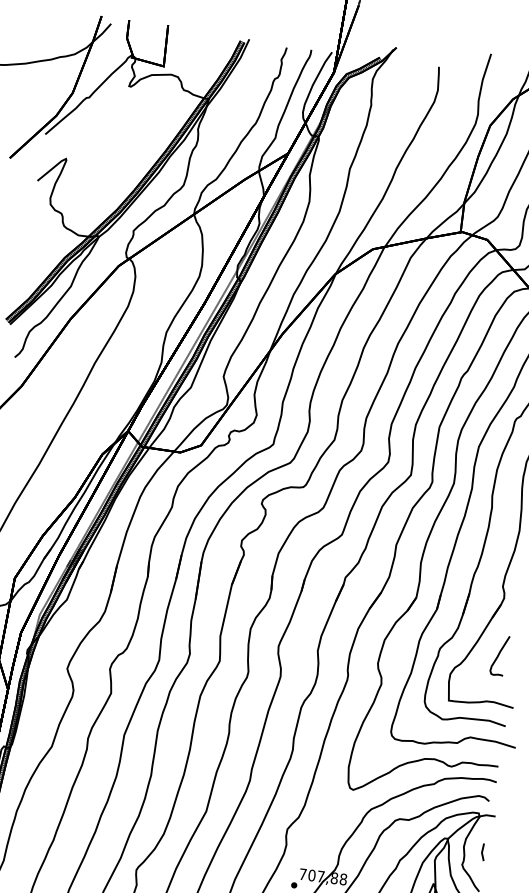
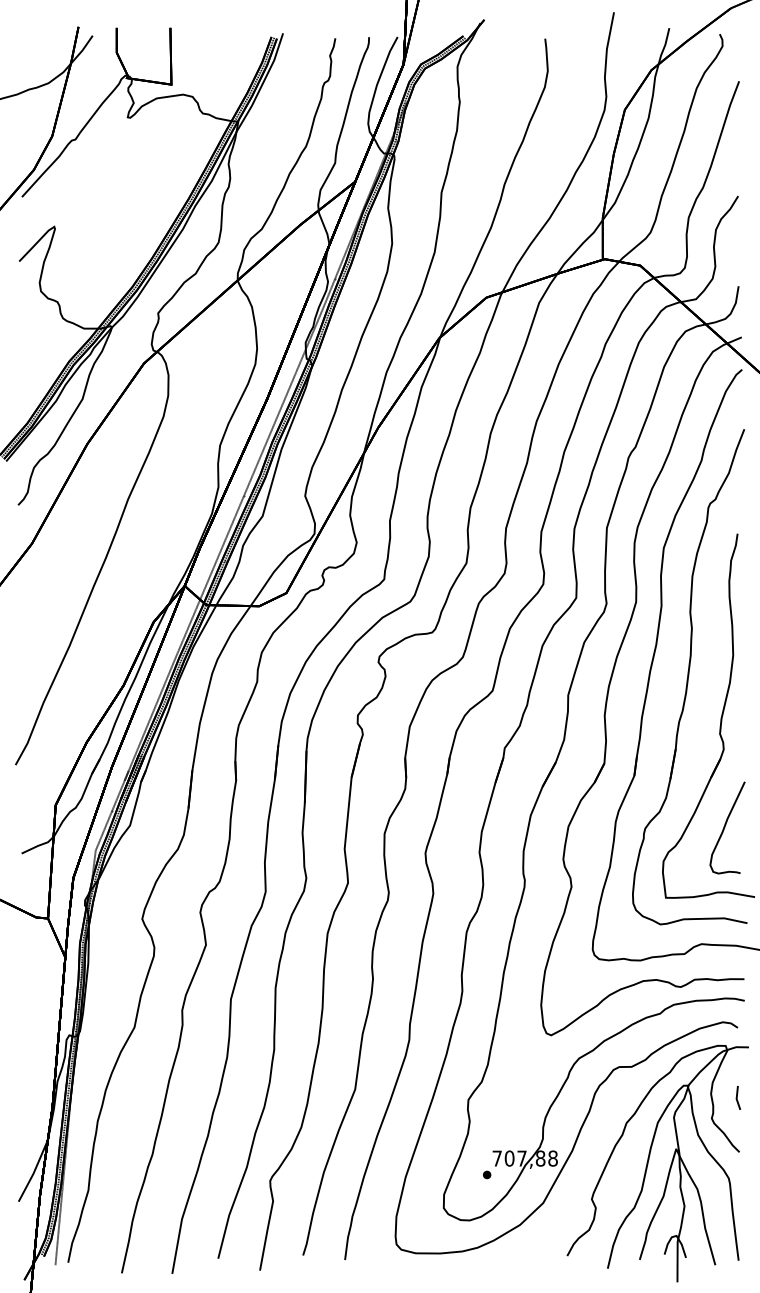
part: (499, 655) -> (727, 827), size x1.67

